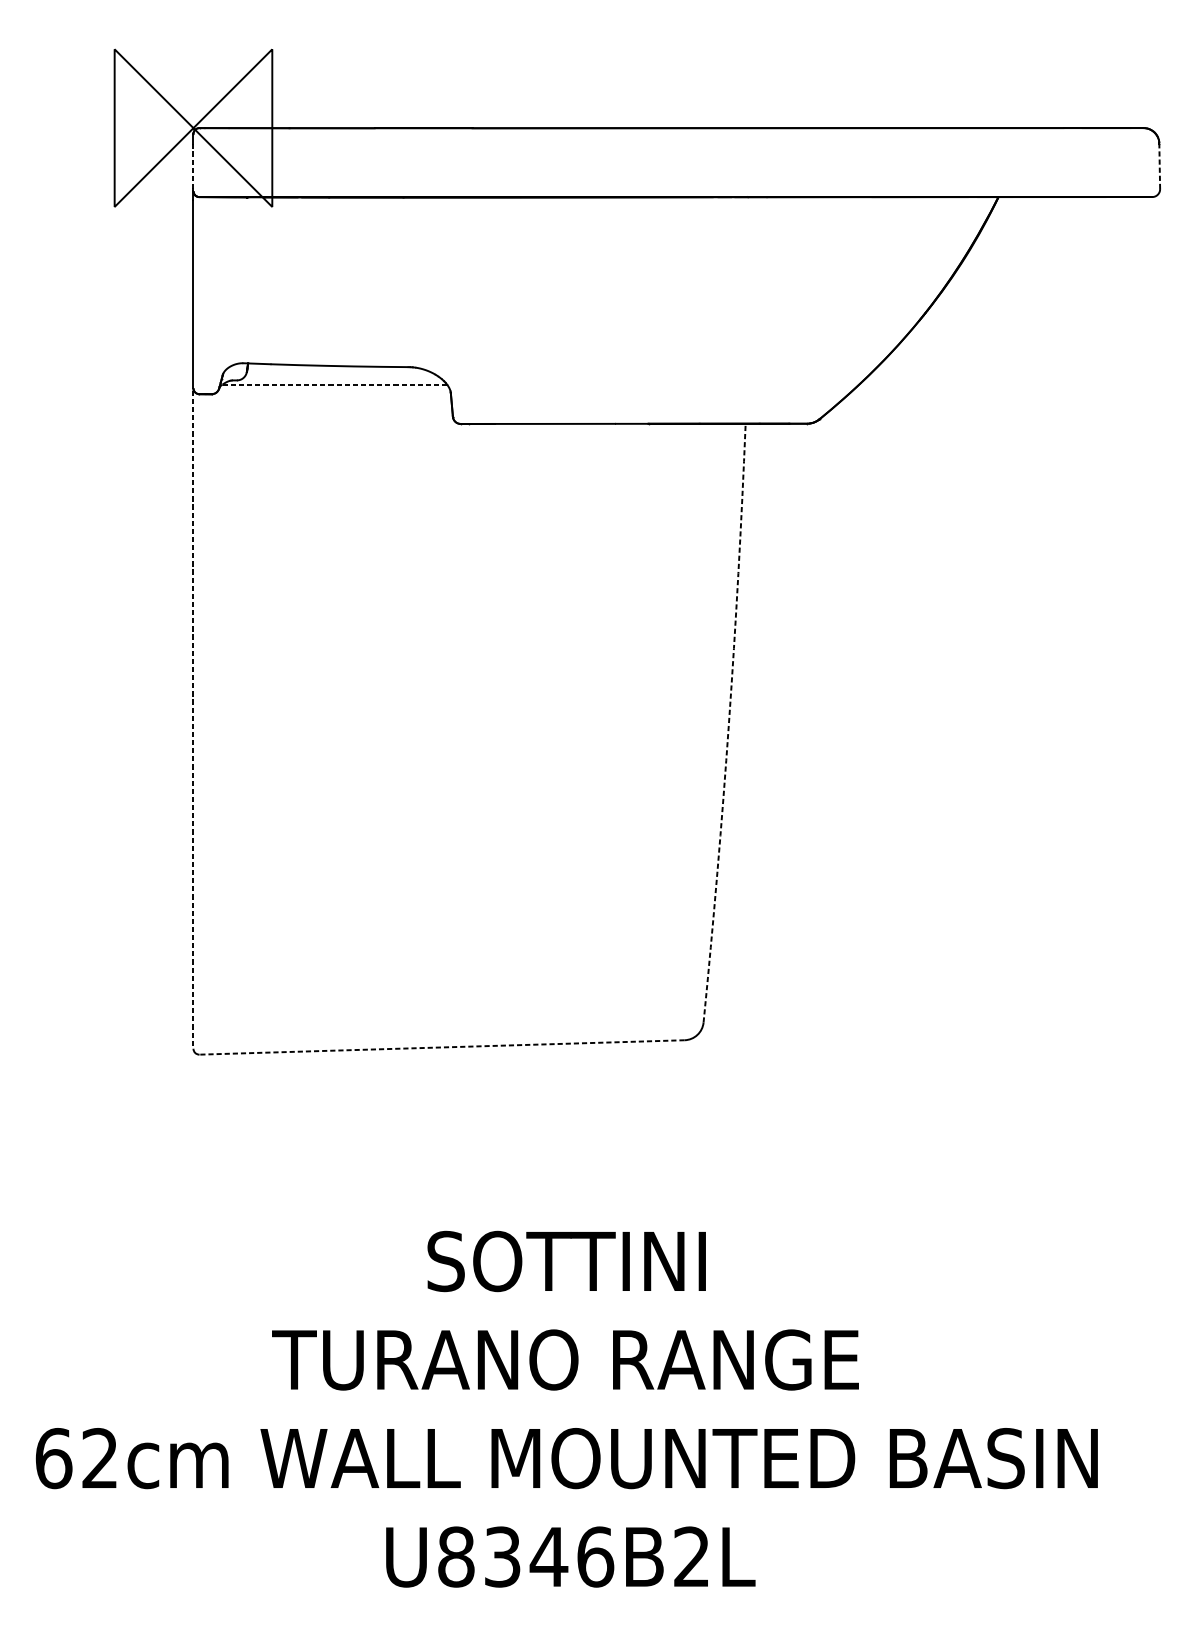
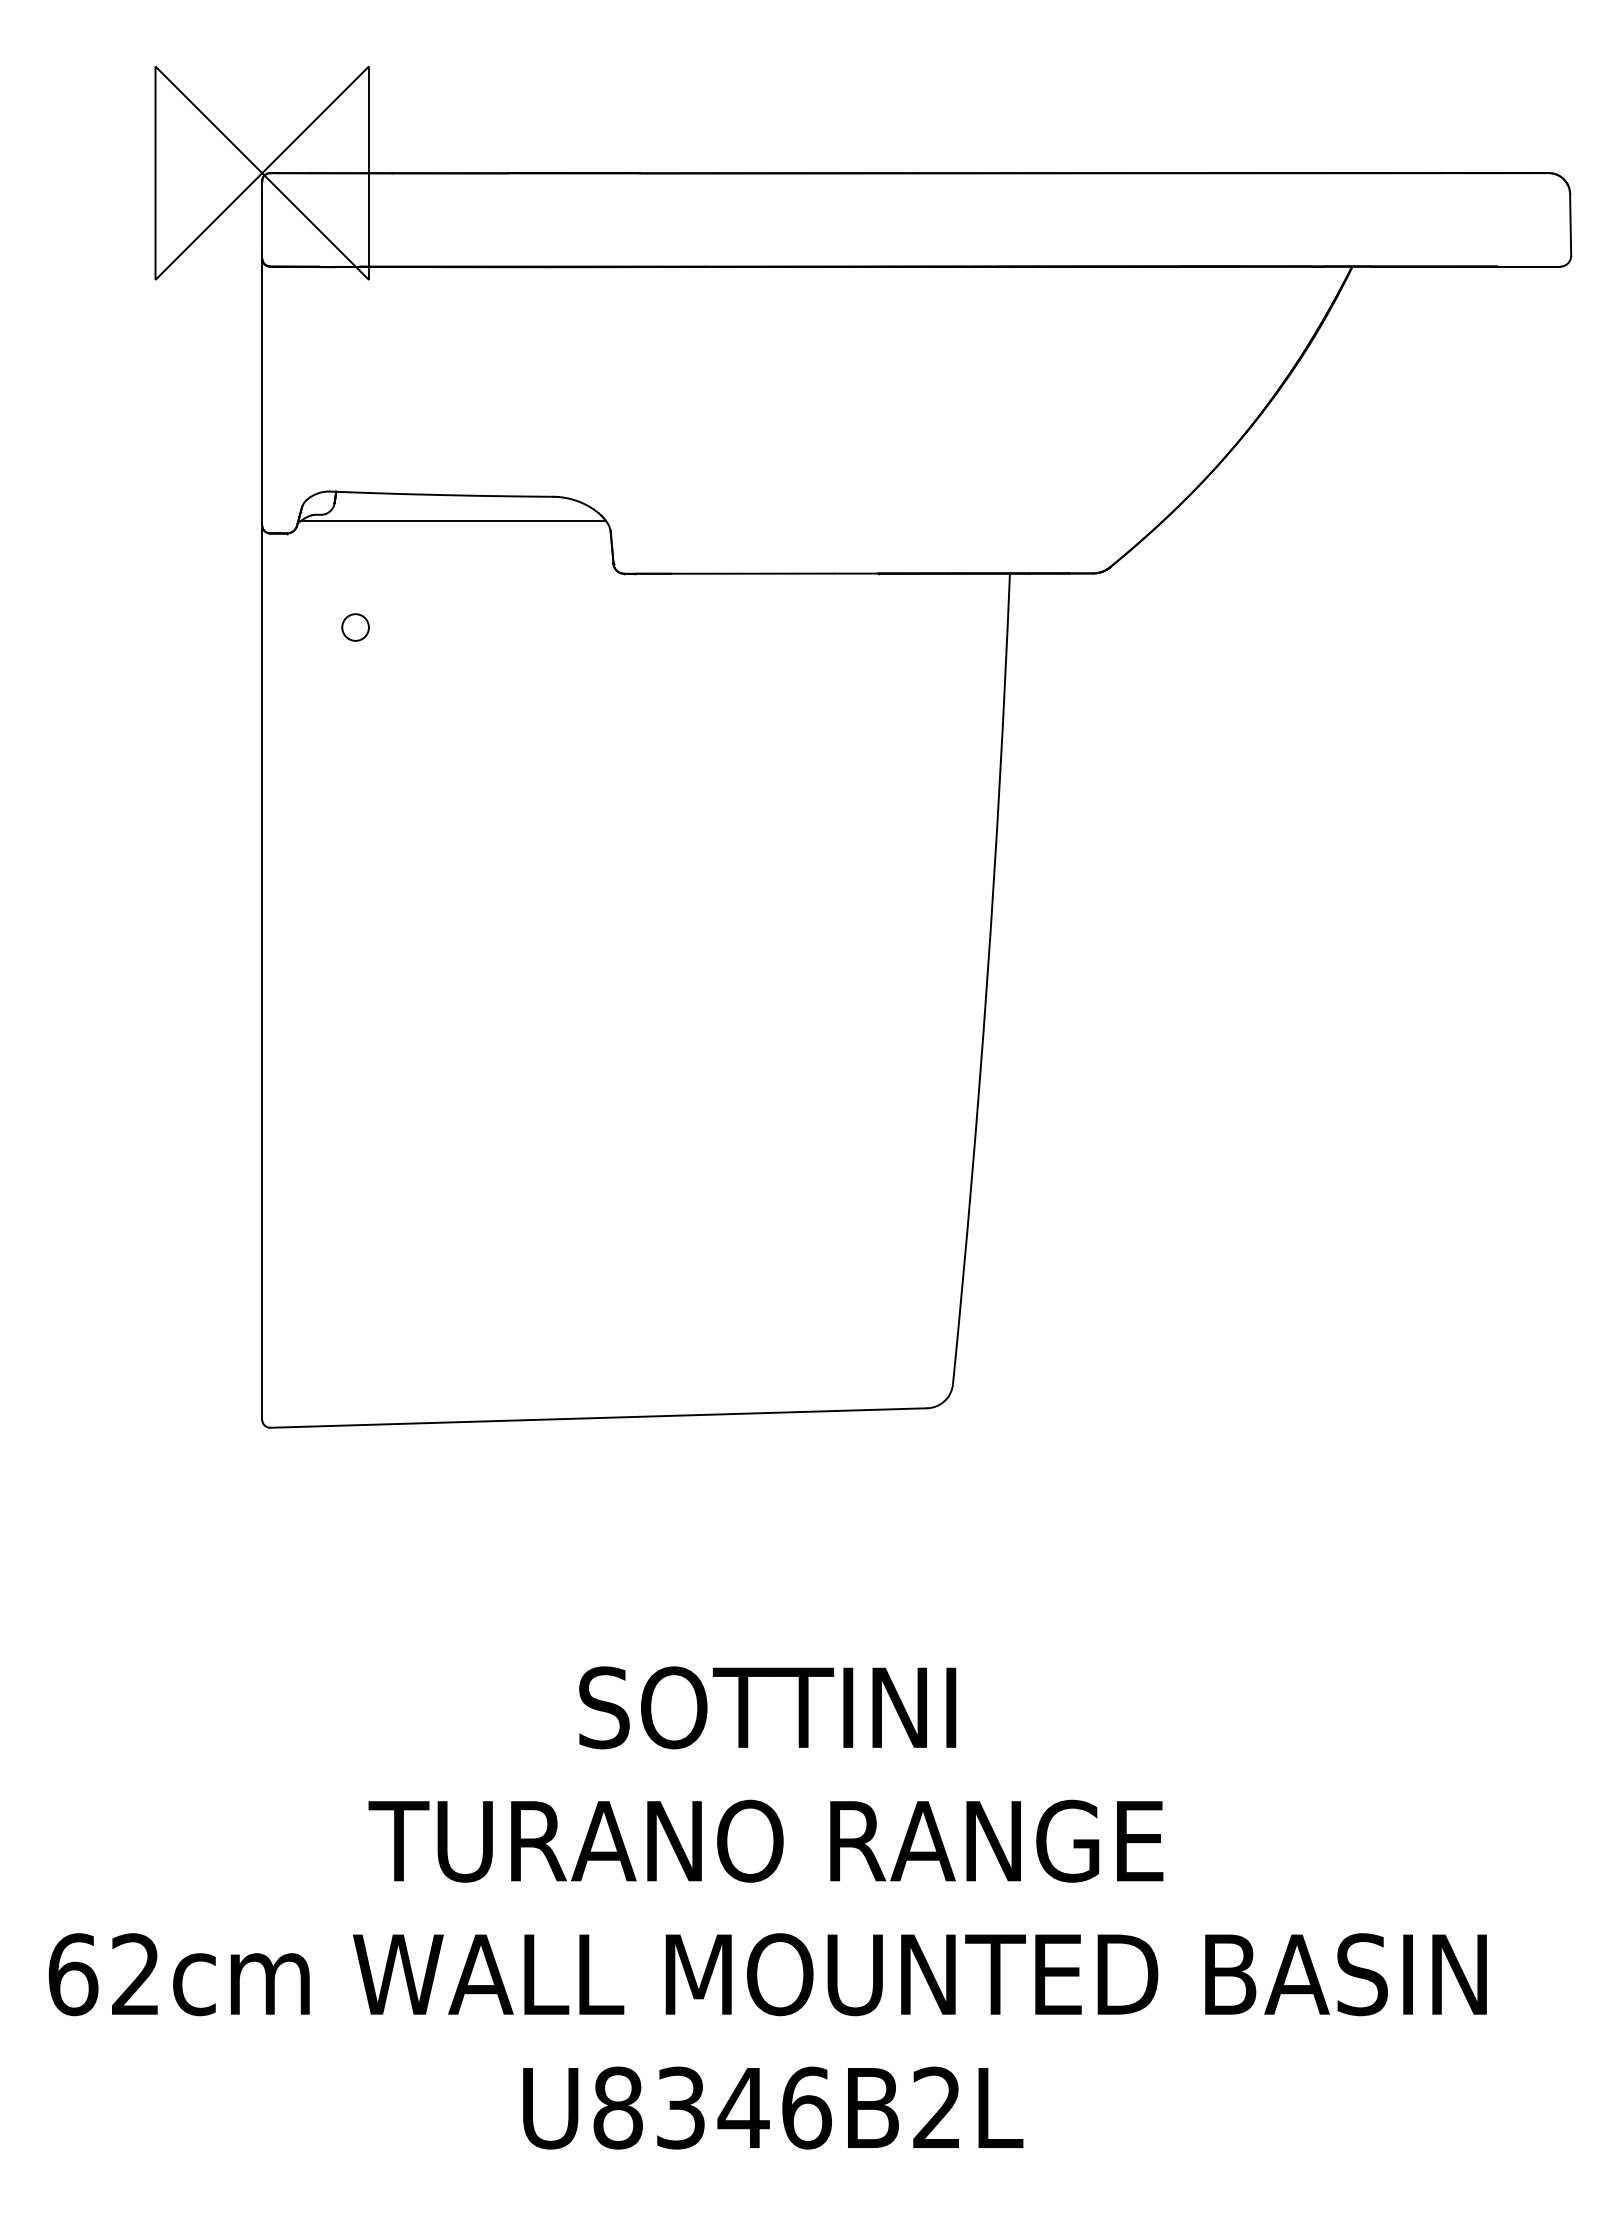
line: (193, 166) -> (262, 225), dashed -> solid
line: (1159, 166) -> (1570, 224), dashed -> solid
line: (334, 384) -> (453, 520), dashed -> solid
circle: (262, 463) -> (355, 627), added
line: (193, 719) -> (262, 974), dashed -> solid
arc: (729, 723) -> (987, 979), dashed -> solid
line: (441, 1047) -> (598, 1418), dashed -> solid

